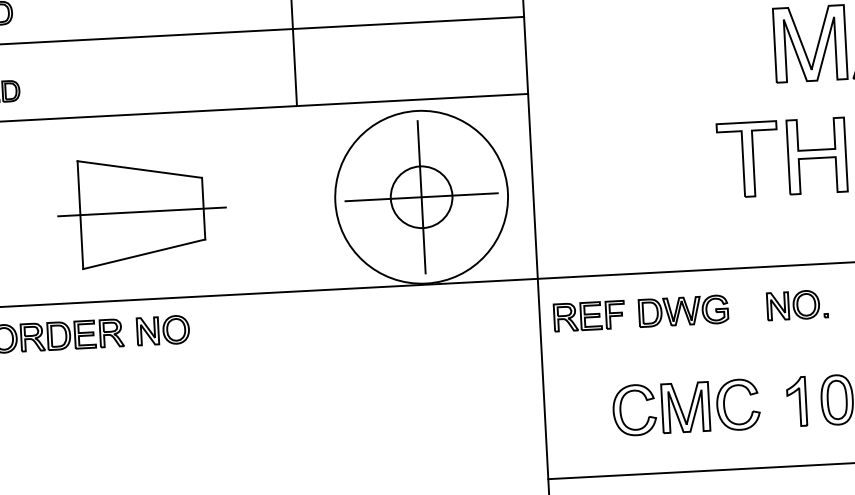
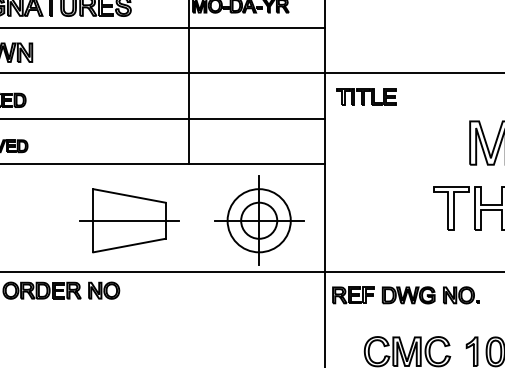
circle: (420, 196) -> (258, 220), size x0.62
part: (142, 211) -> (129, 220), moved
part: (797, 305) -> (461, 295), moved

